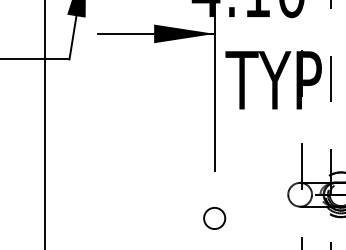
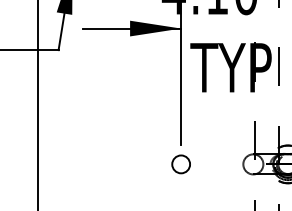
circle: (213, 218) -> (180, 164), moved

